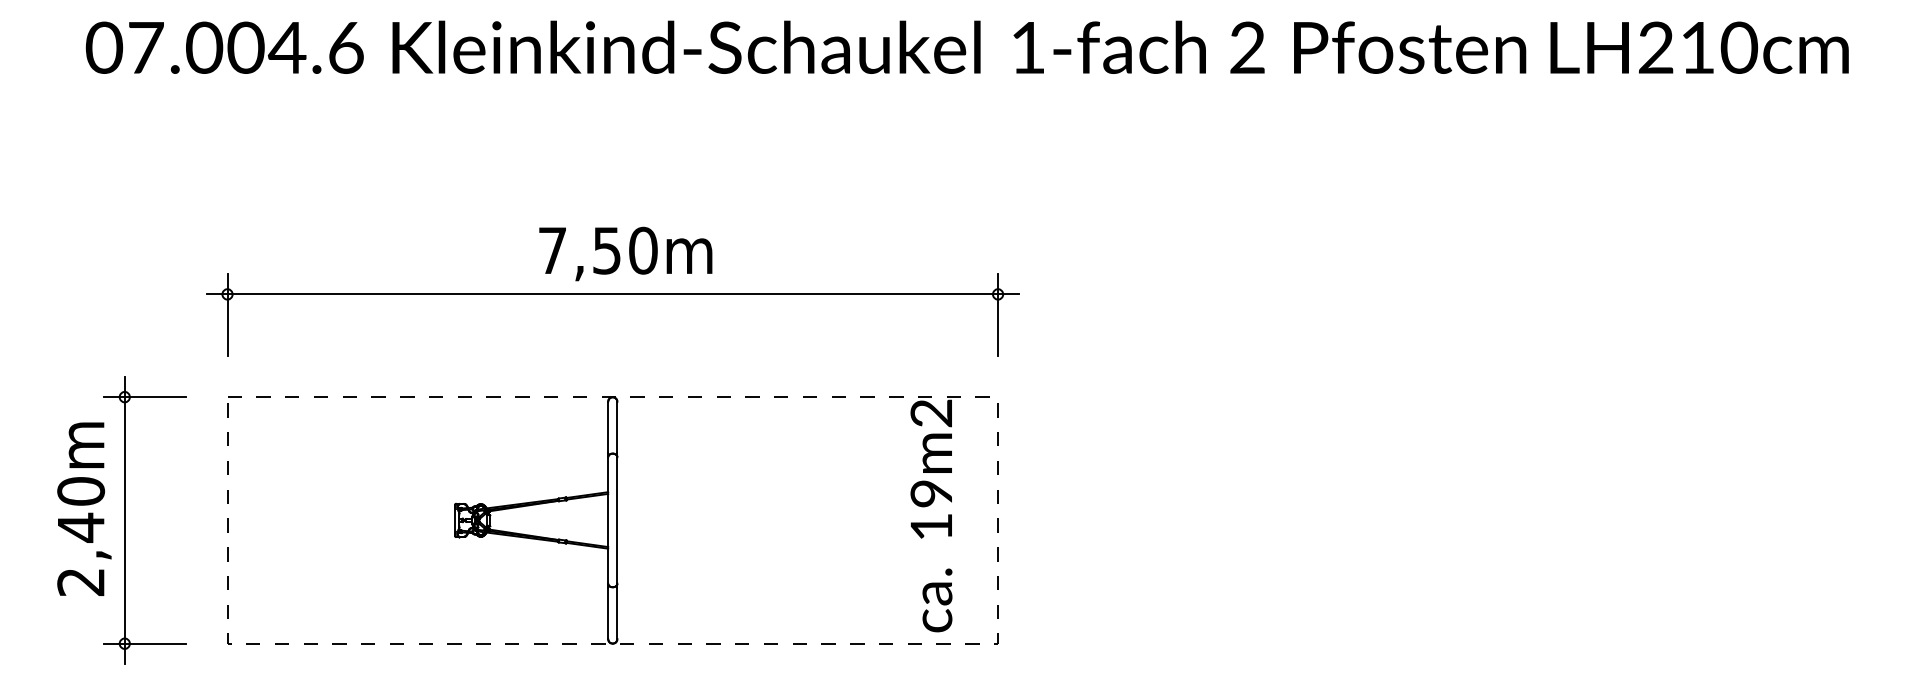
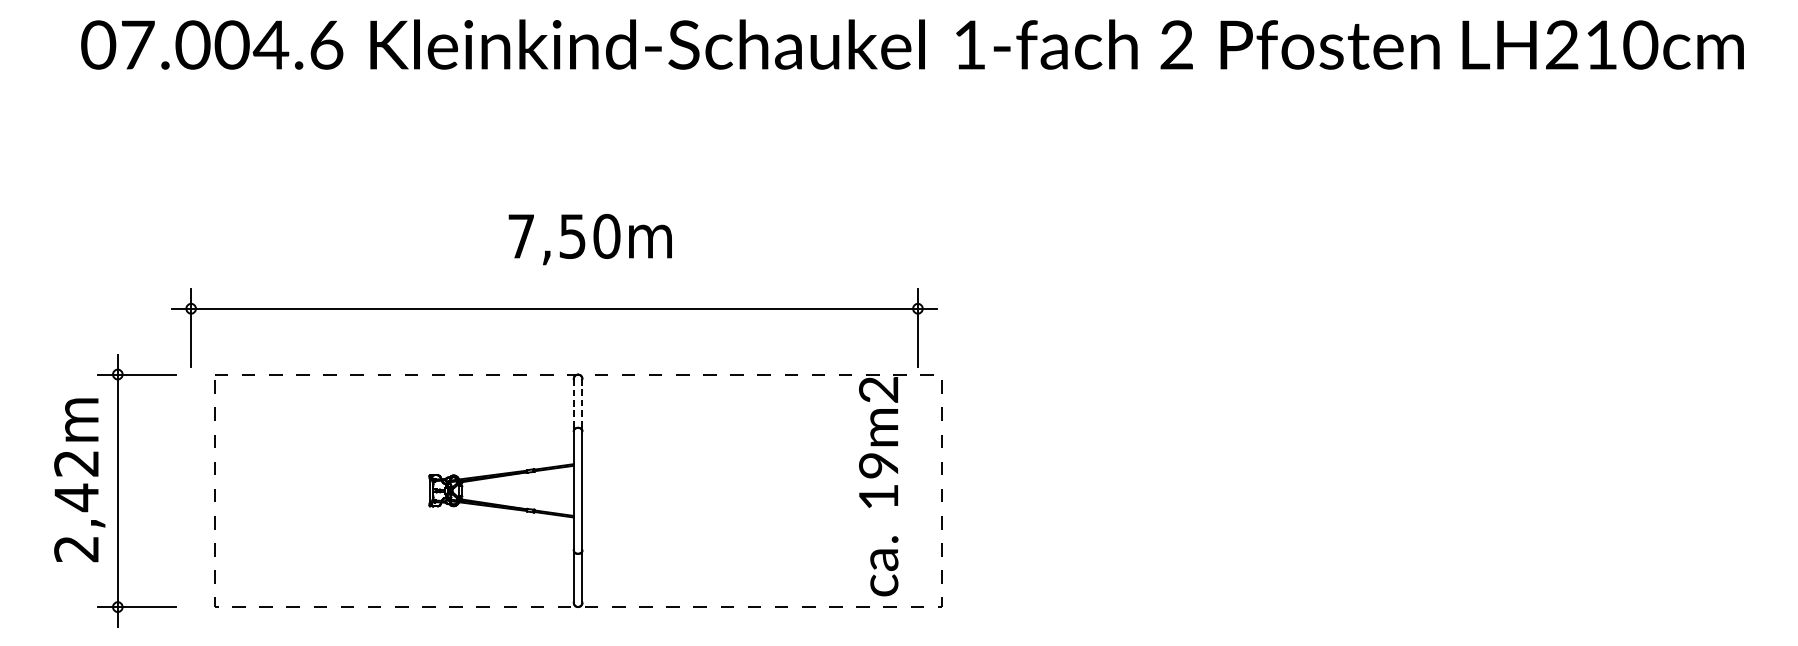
part: (612, 294) -> (554, 308), moved
line: (608, 427) -> (574, 403), solid -> dashed
line: (617, 427) -> (582, 403), solid -> dashed
text: (81, 491) -> (77, 463), 2,40m -> 2,42m

